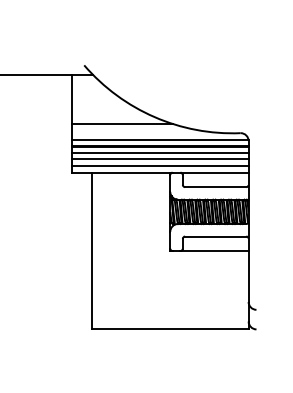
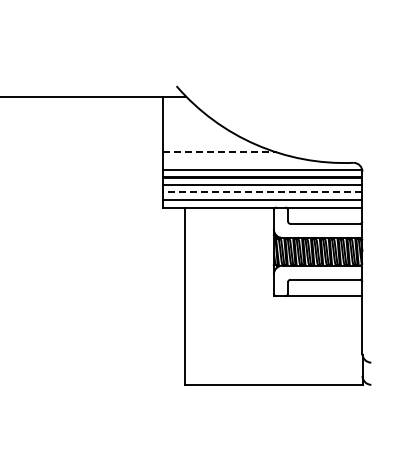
line: (122, 124) -> (219, 152), solid -> dashed
line: (160, 159) -> (262, 192), solid -> dashed

